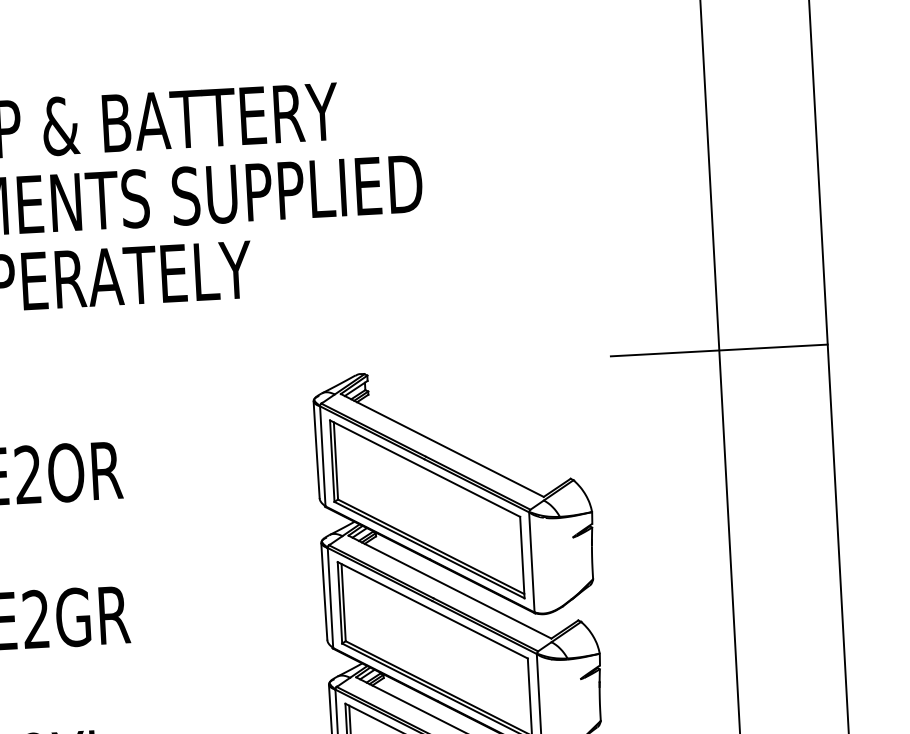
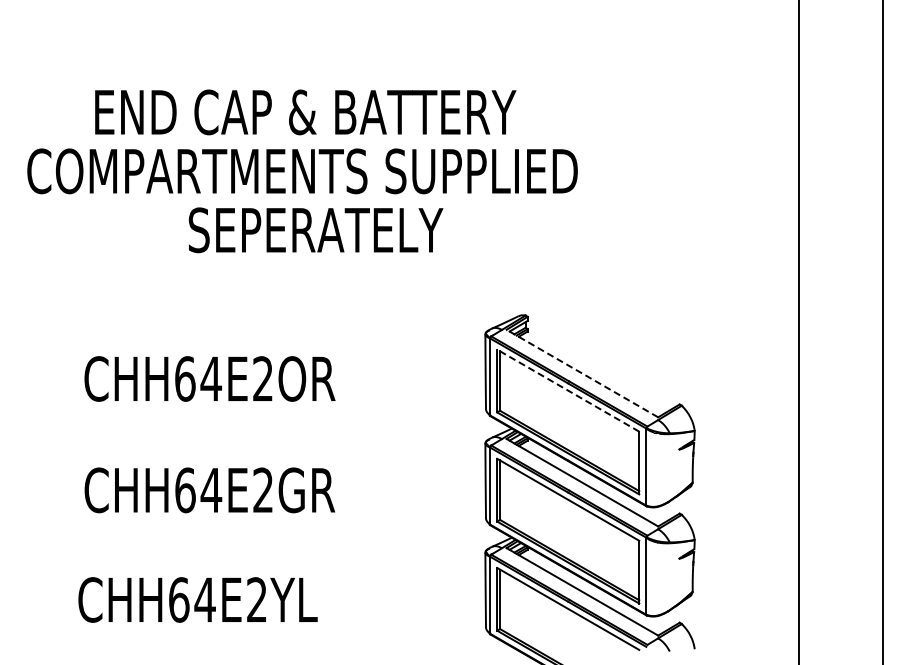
line: (718, 351) -> (798, 312), removed
line: (442, 445) -> (582, 373), solid -> dashed
line: (425, 468) -> (568, 390), solid -> dashed

